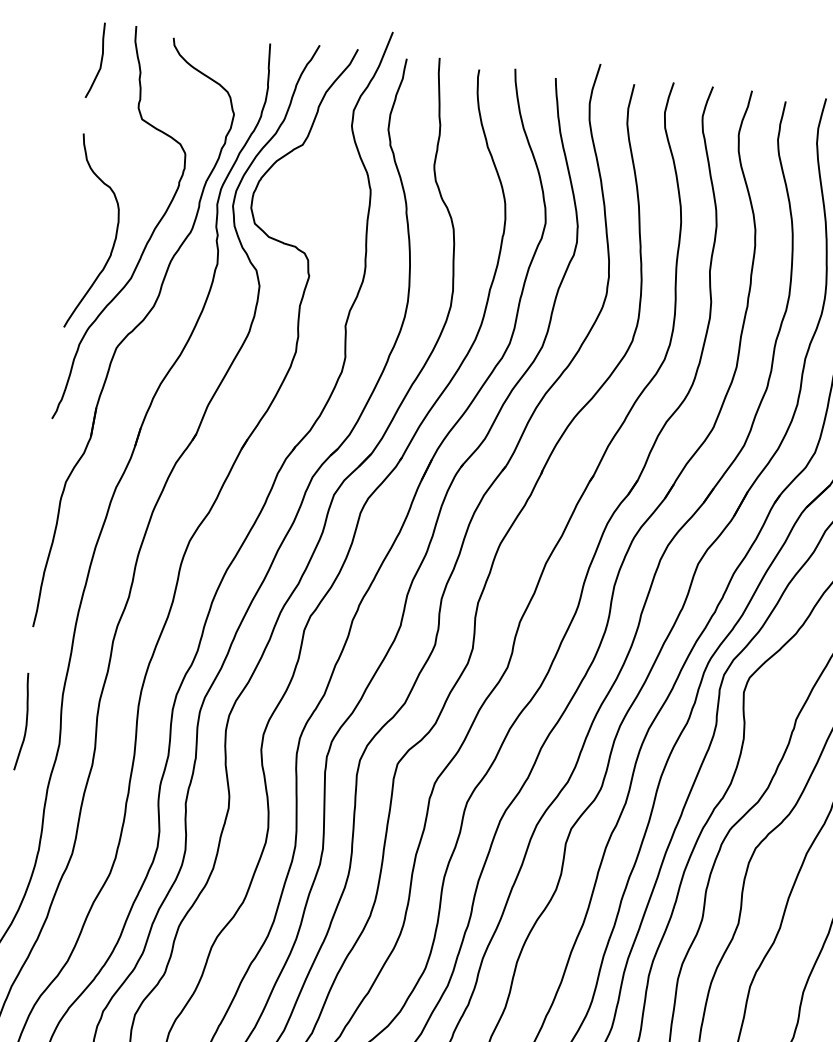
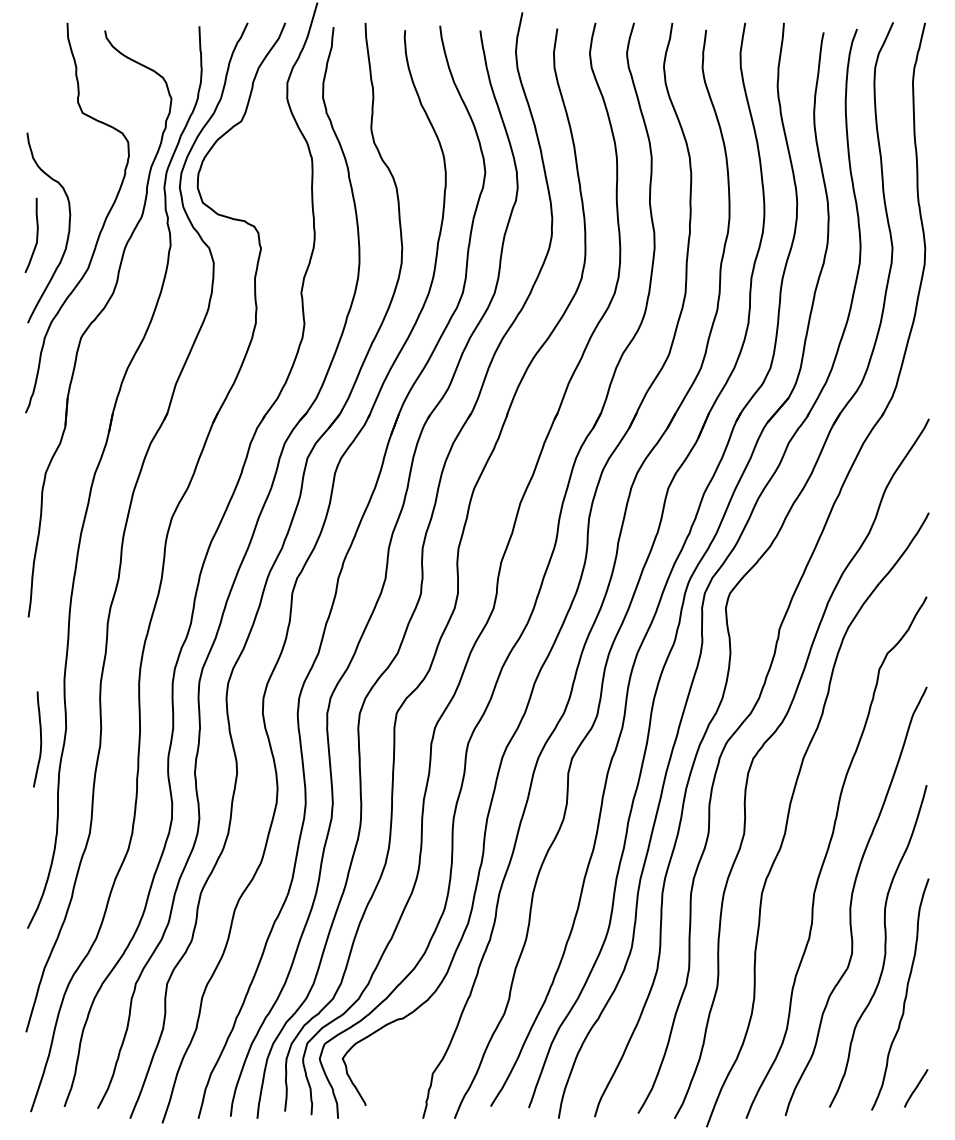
curve: (100, 59) -> (36, 234), moved
curve: (26, 722) -> (40, 739), moved

